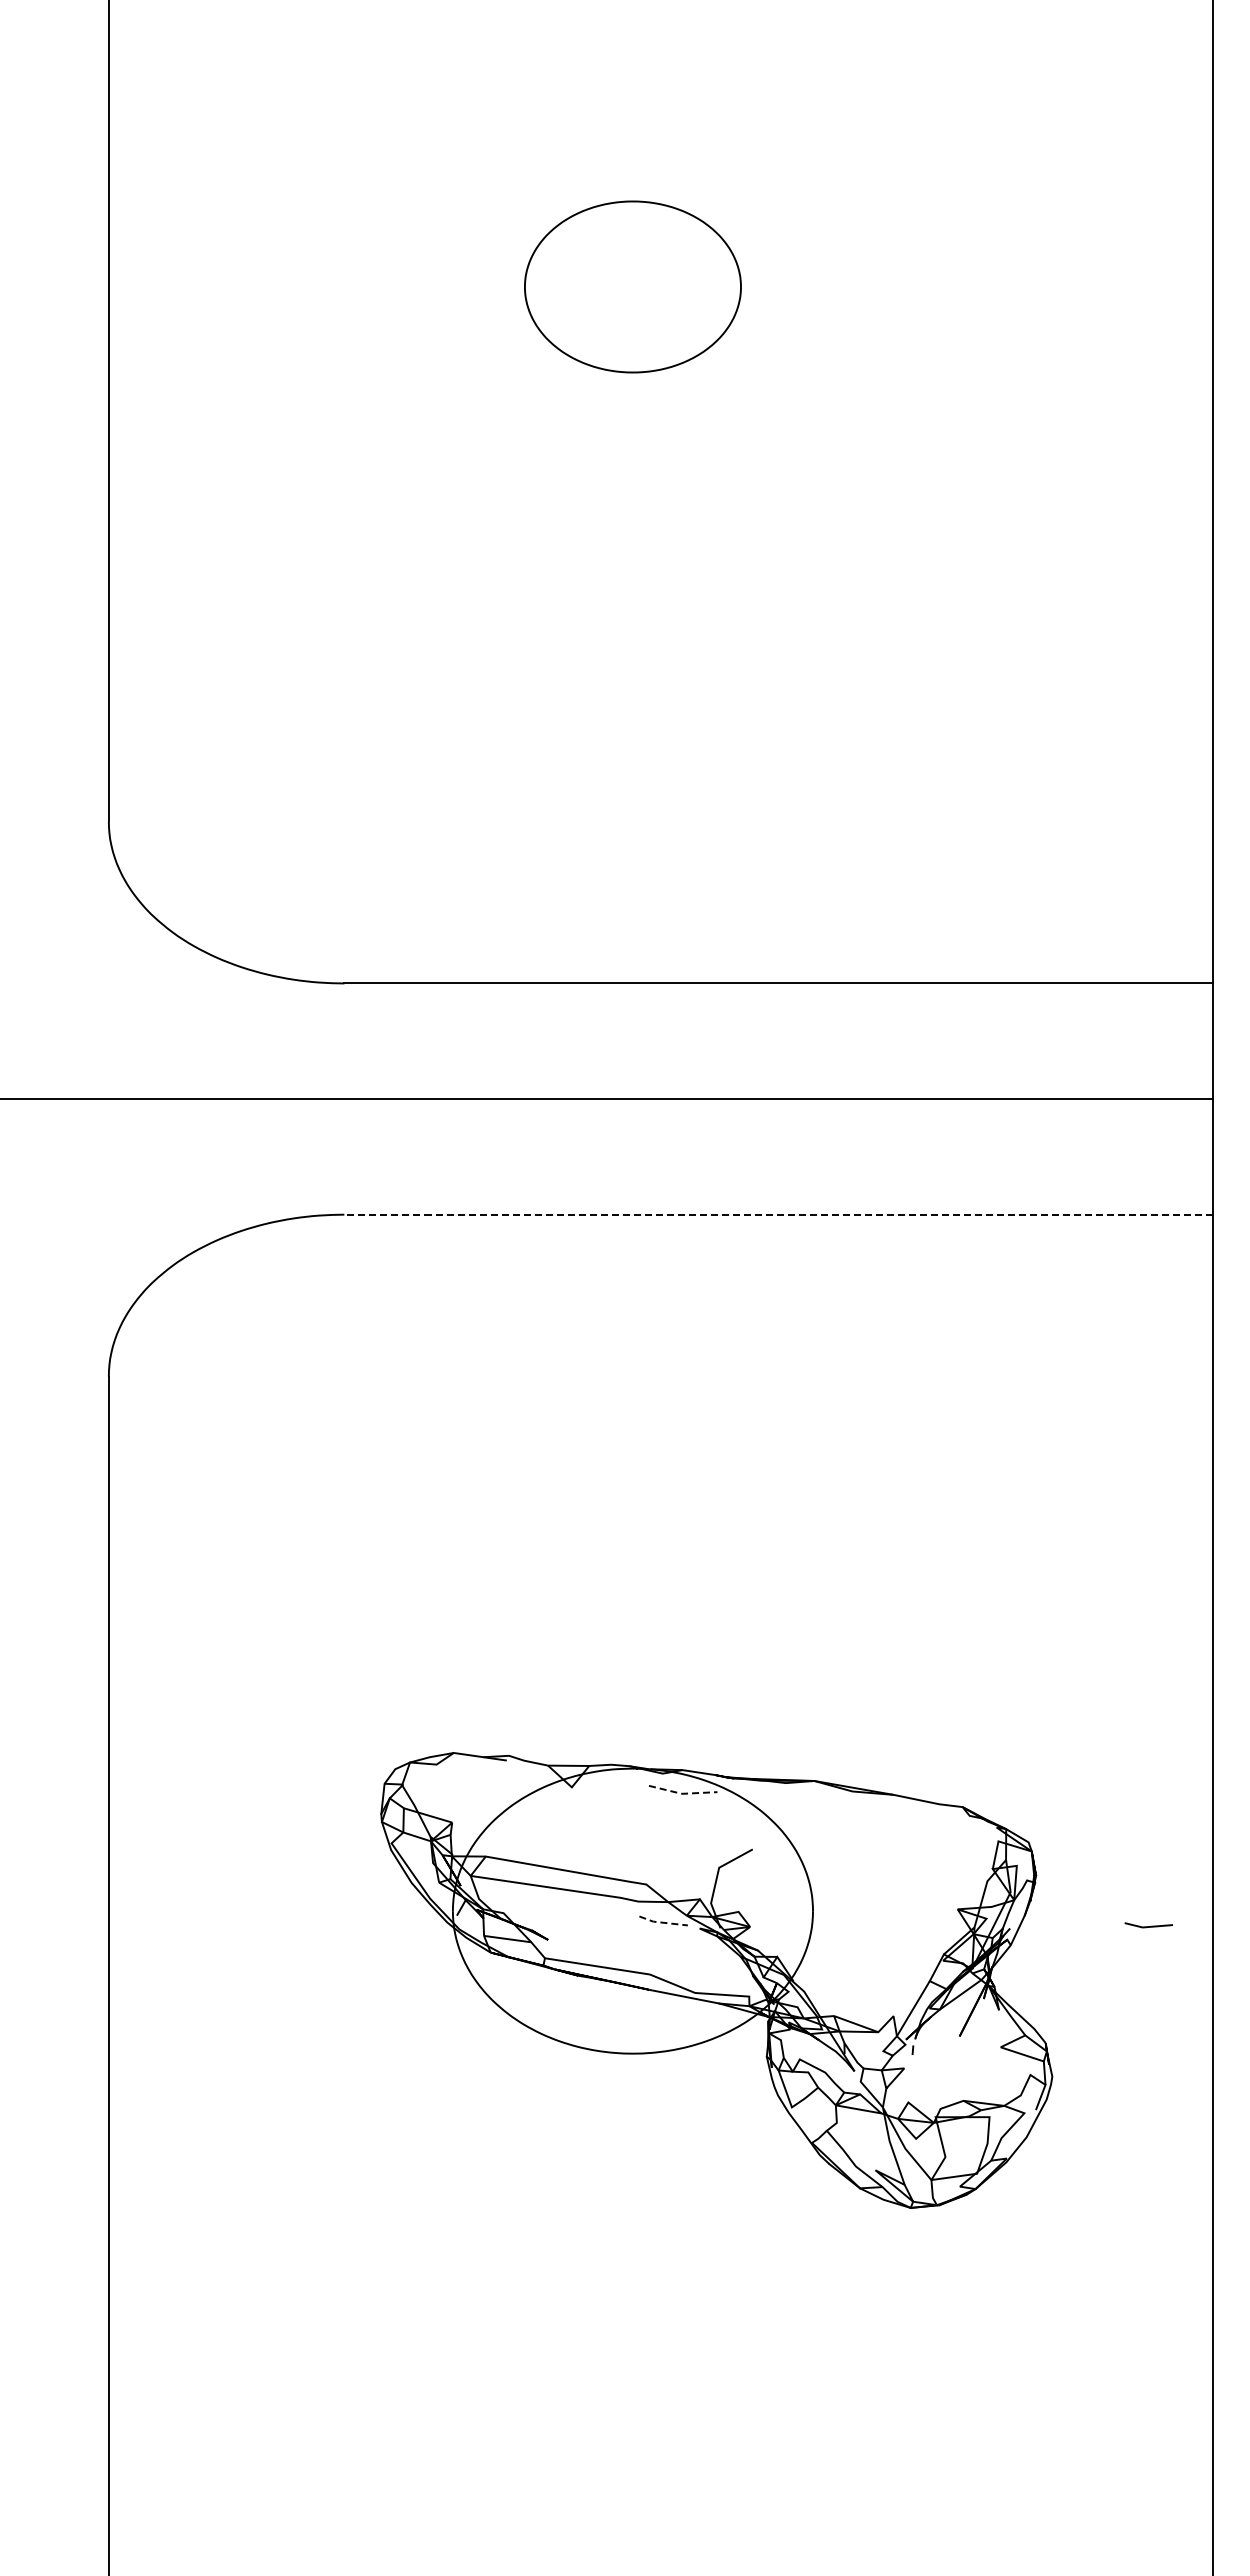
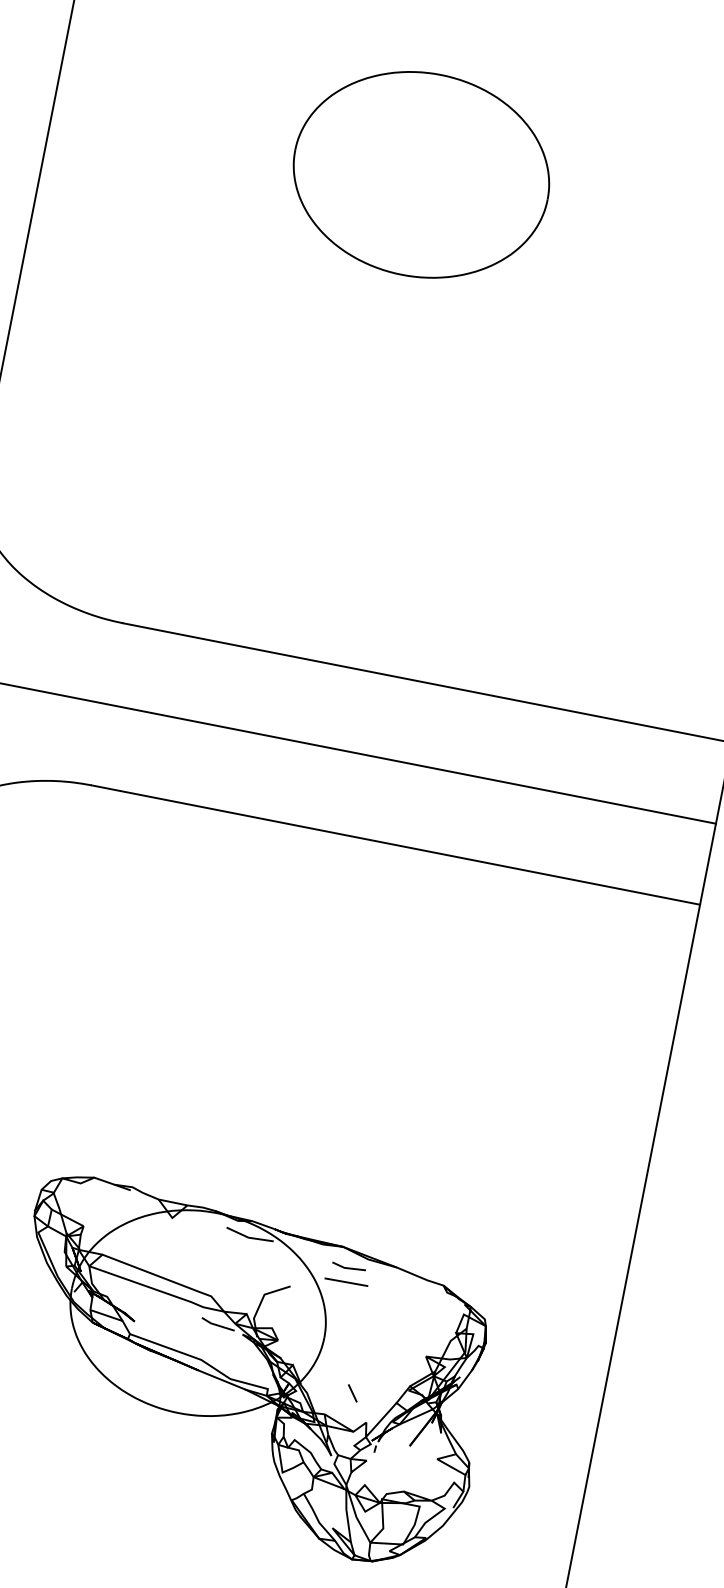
part: (632, 286) -> (421, 174), size x1.67
line: (777, 1214) -> (395, 844), dashed -> solid
line: (682, 1793) -> (249, 1237), dashed -> solid
line: (828, 1828) -> (346, 1282), added
line: (663, 1922) -> (217, 1325), dashed -> solid
line: (1148, 1926) -> (348, 1267), moved
line: (866, 1979) -> (352, 1393), added

